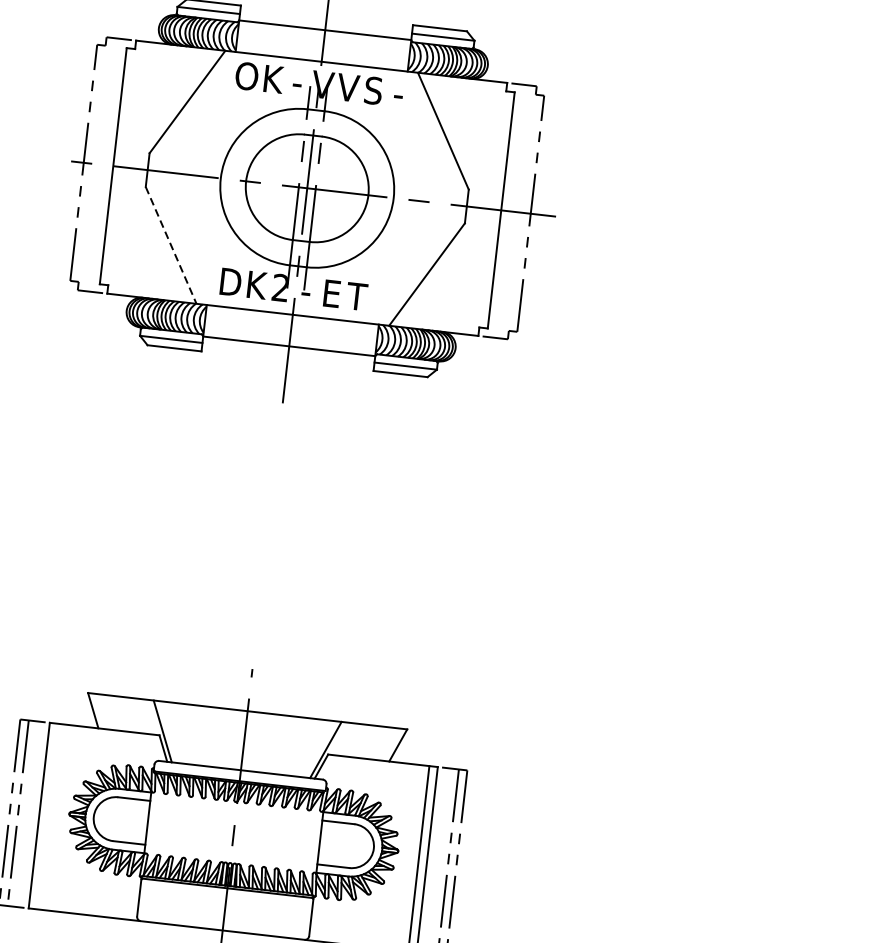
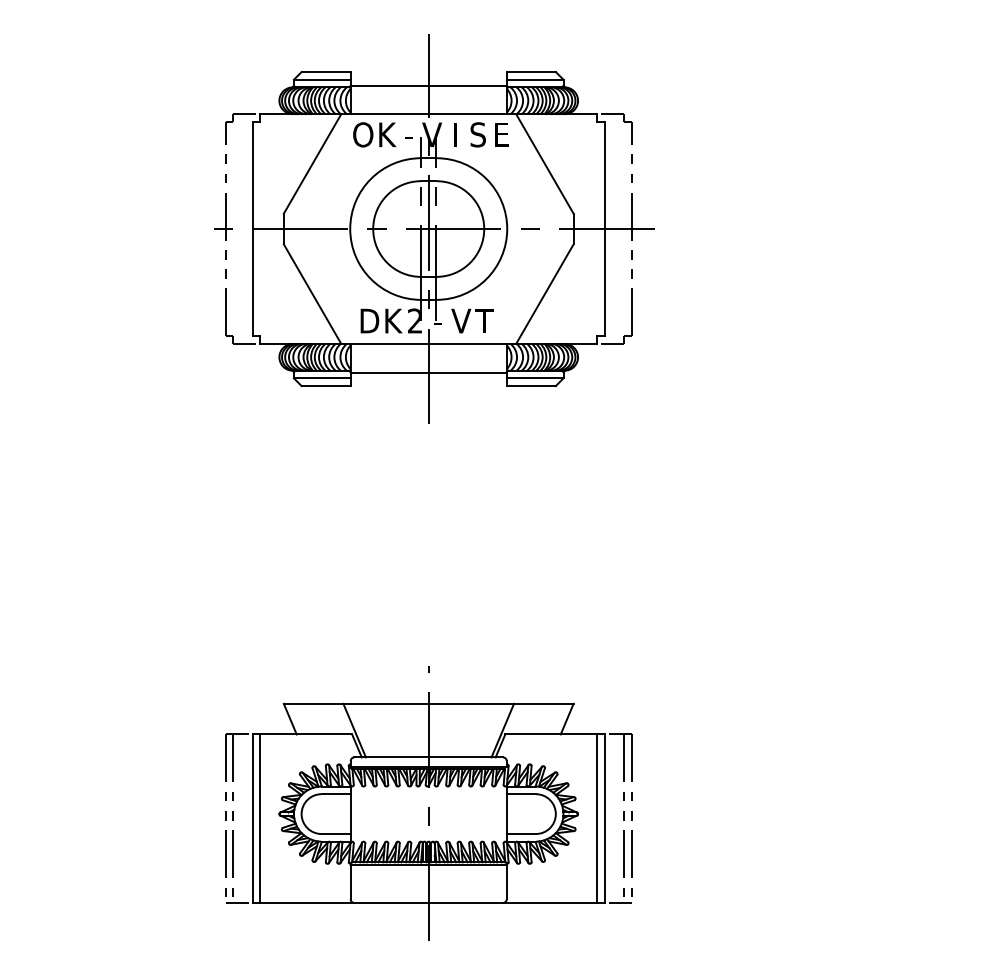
text: (347, 87) -> (454, 134), V -> I
text: (399, 93) -> (501, 134), - -> E
line: (171, 245) -> (312, 294), dashed -> solid
text: (331, 293) -> (461, 320), E -> V
line: (48, 816) -> (260, 818), added

